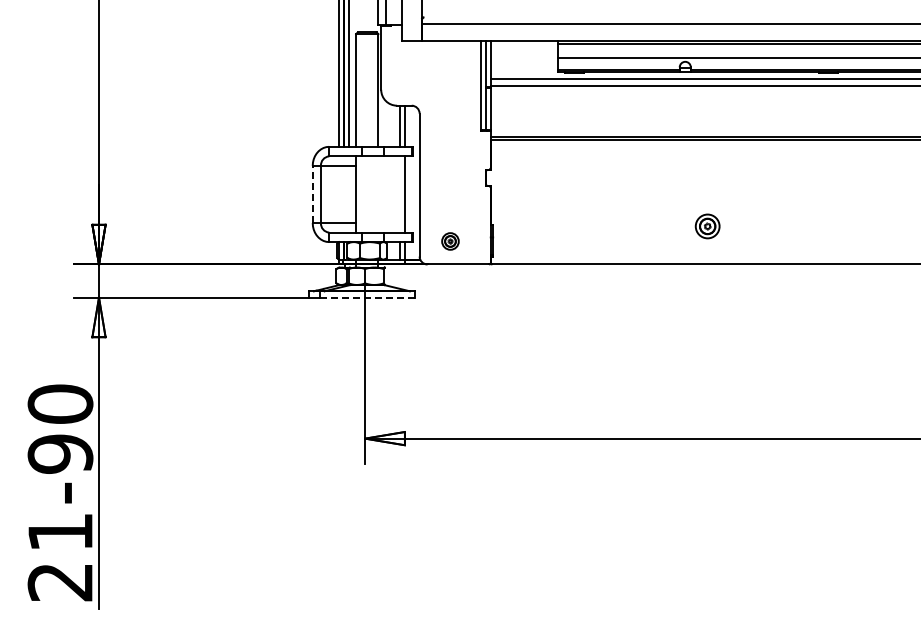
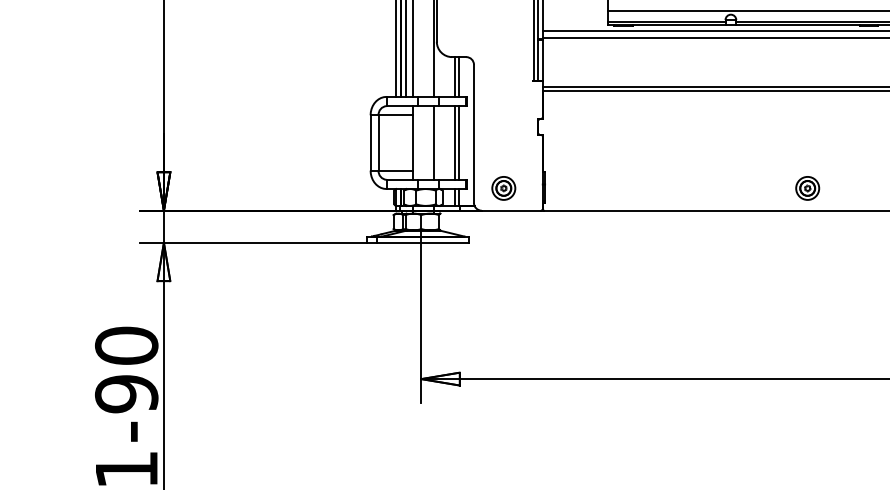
line: (312, 194) -> (370, 142), dashed -> solid
line: (378, 194) -> (434, 142), added
line: (399, 194) -> (454, 142), added
part: (707, 226) -> (807, 188), moved
part: (450, 241) -> (503, 188), size x1.43
line: (367, 297) -> (423, 242), dashed -> solid

